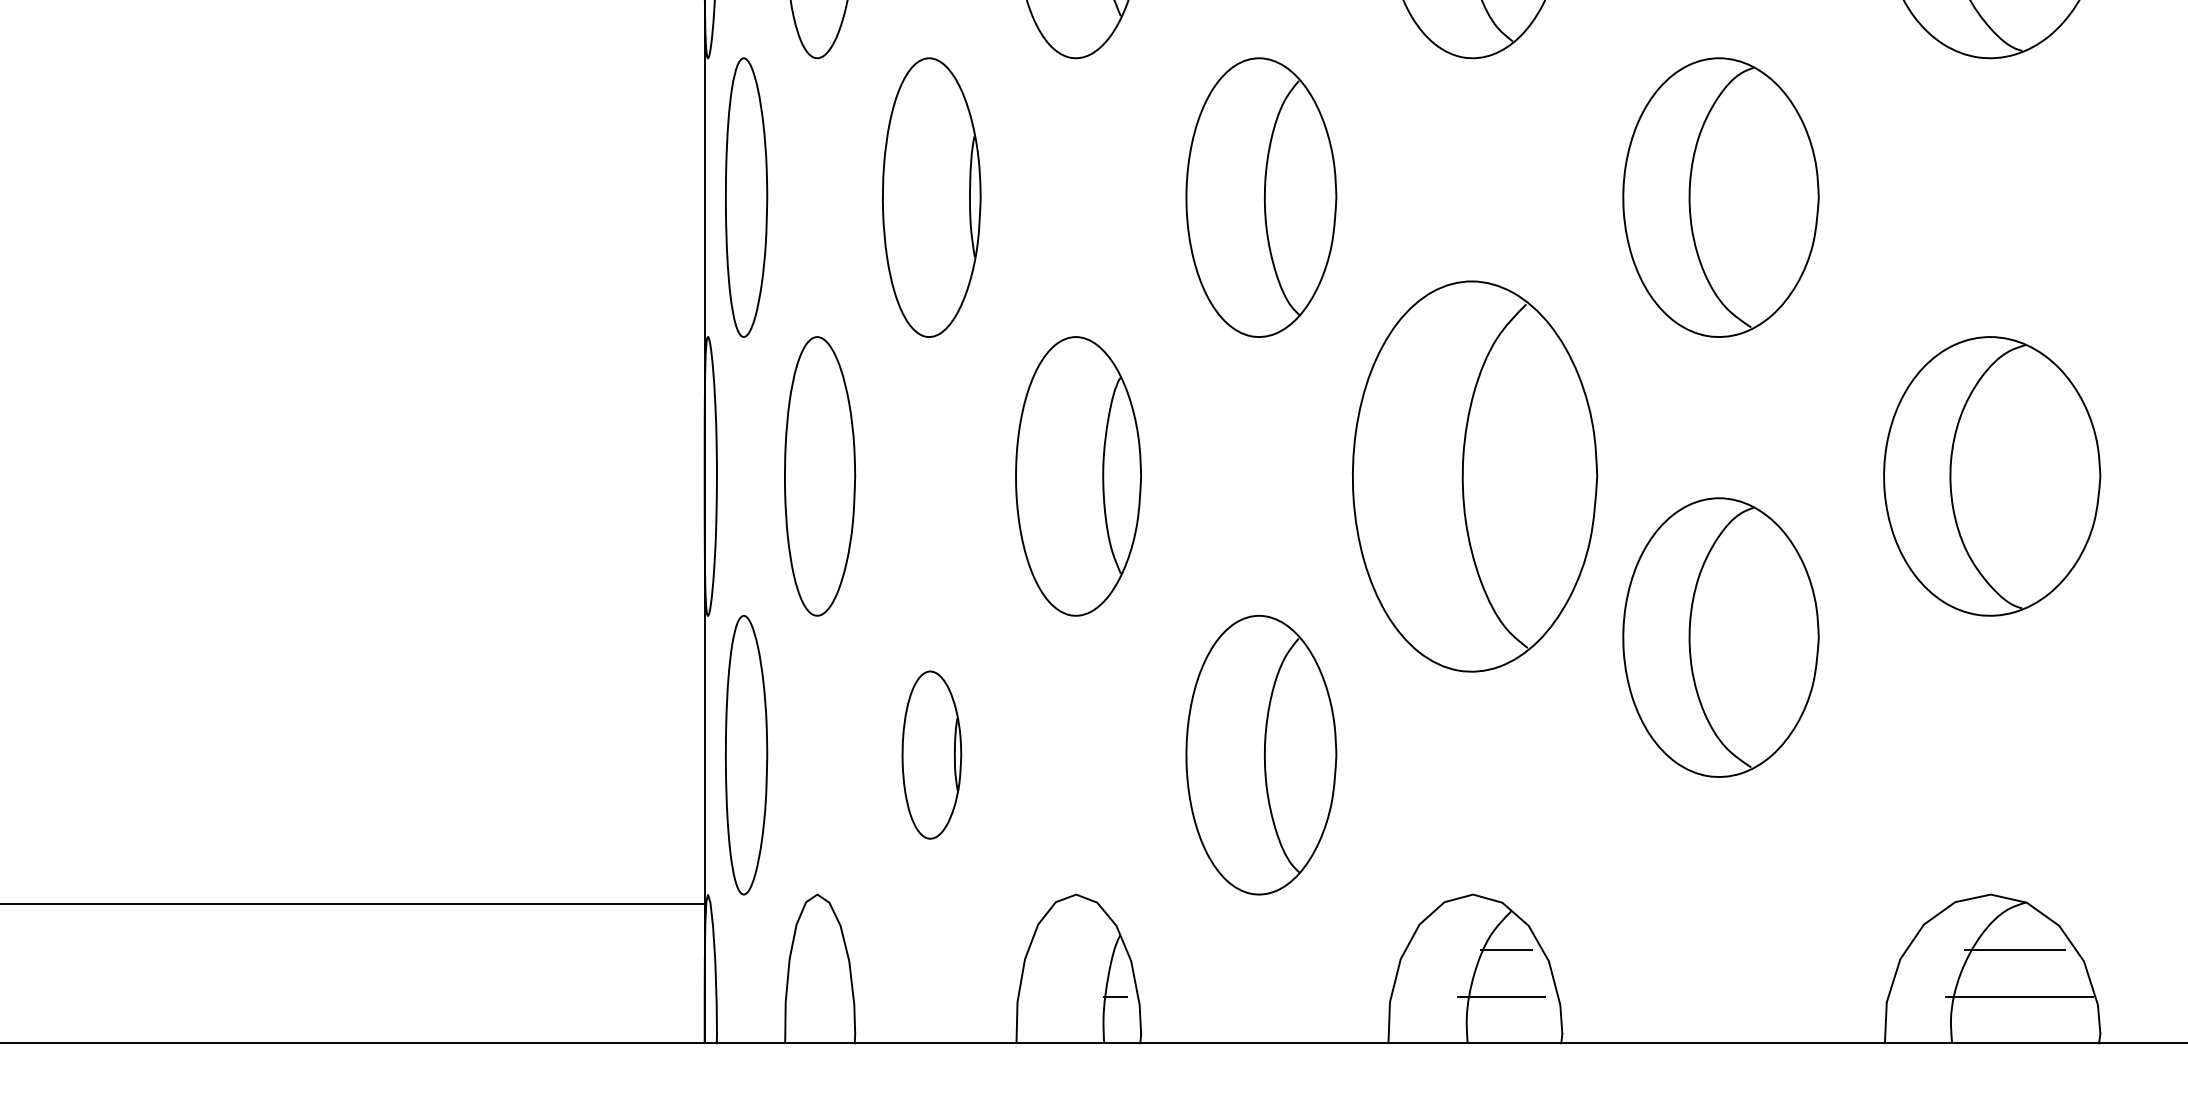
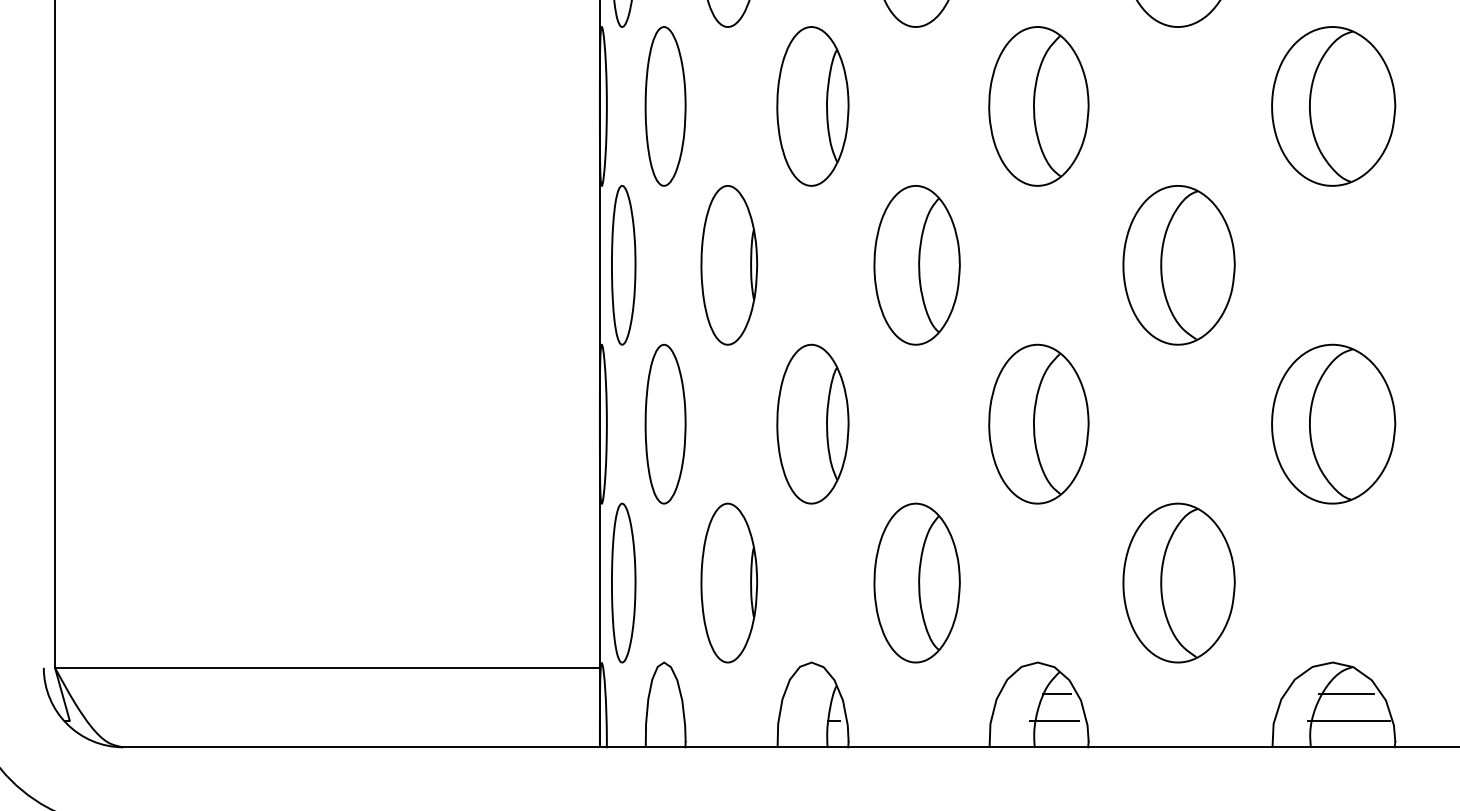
part: (1474, 475) -> (1038, 423), size x0.71
part: (1719, 636) -> (1178, 582), moved
part: (932, 754) -> (729, 582), size x1.67

